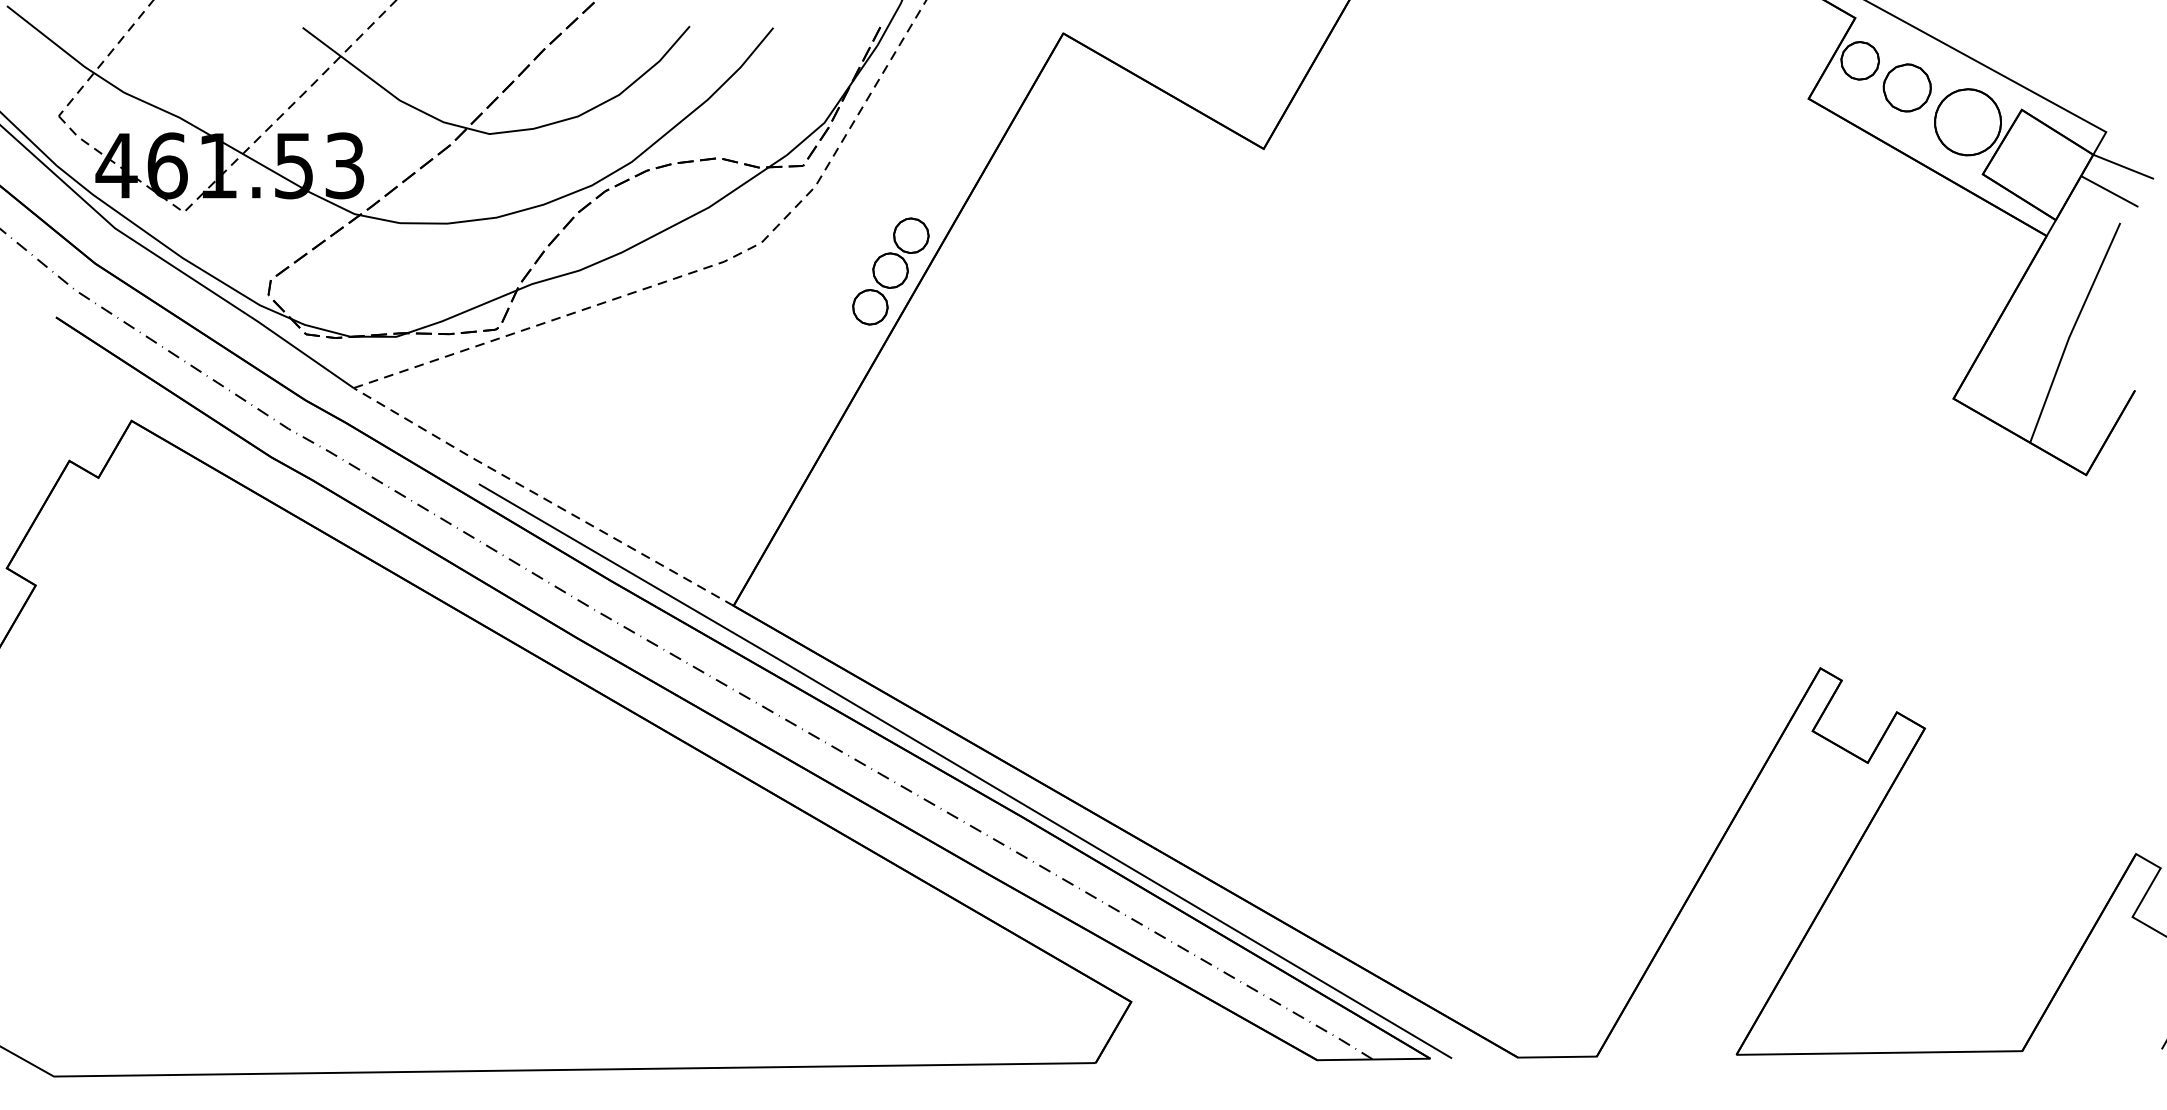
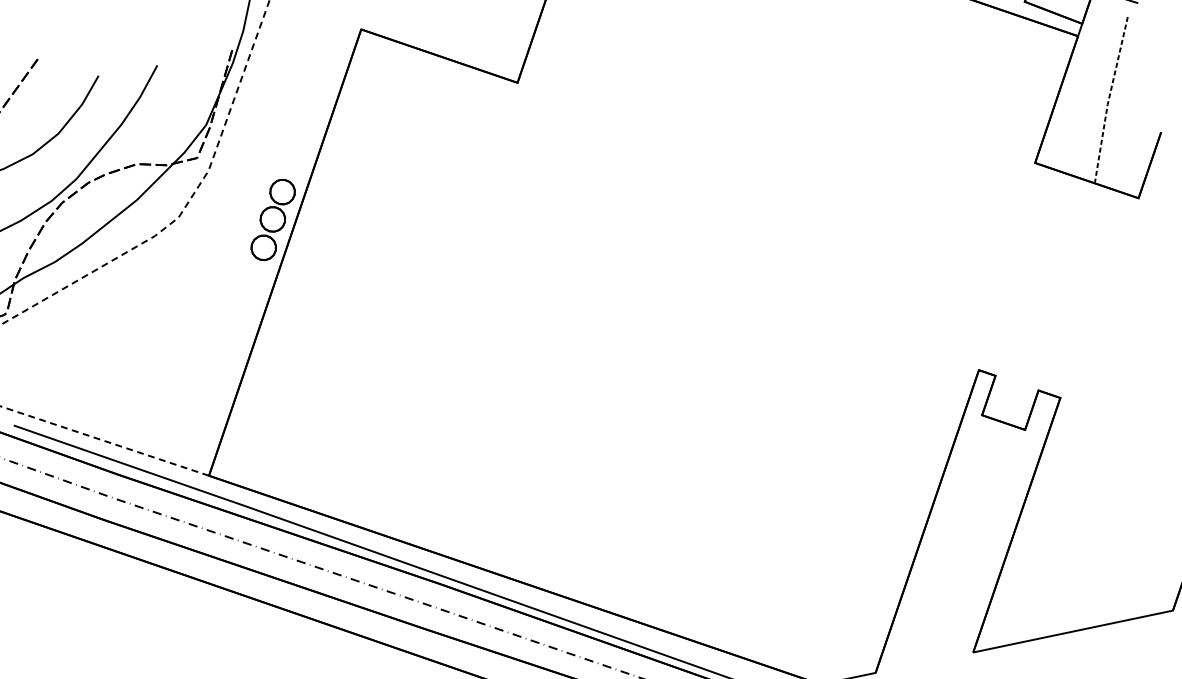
line: (2071, 332) -> (1108, 100), solid -> dashed

